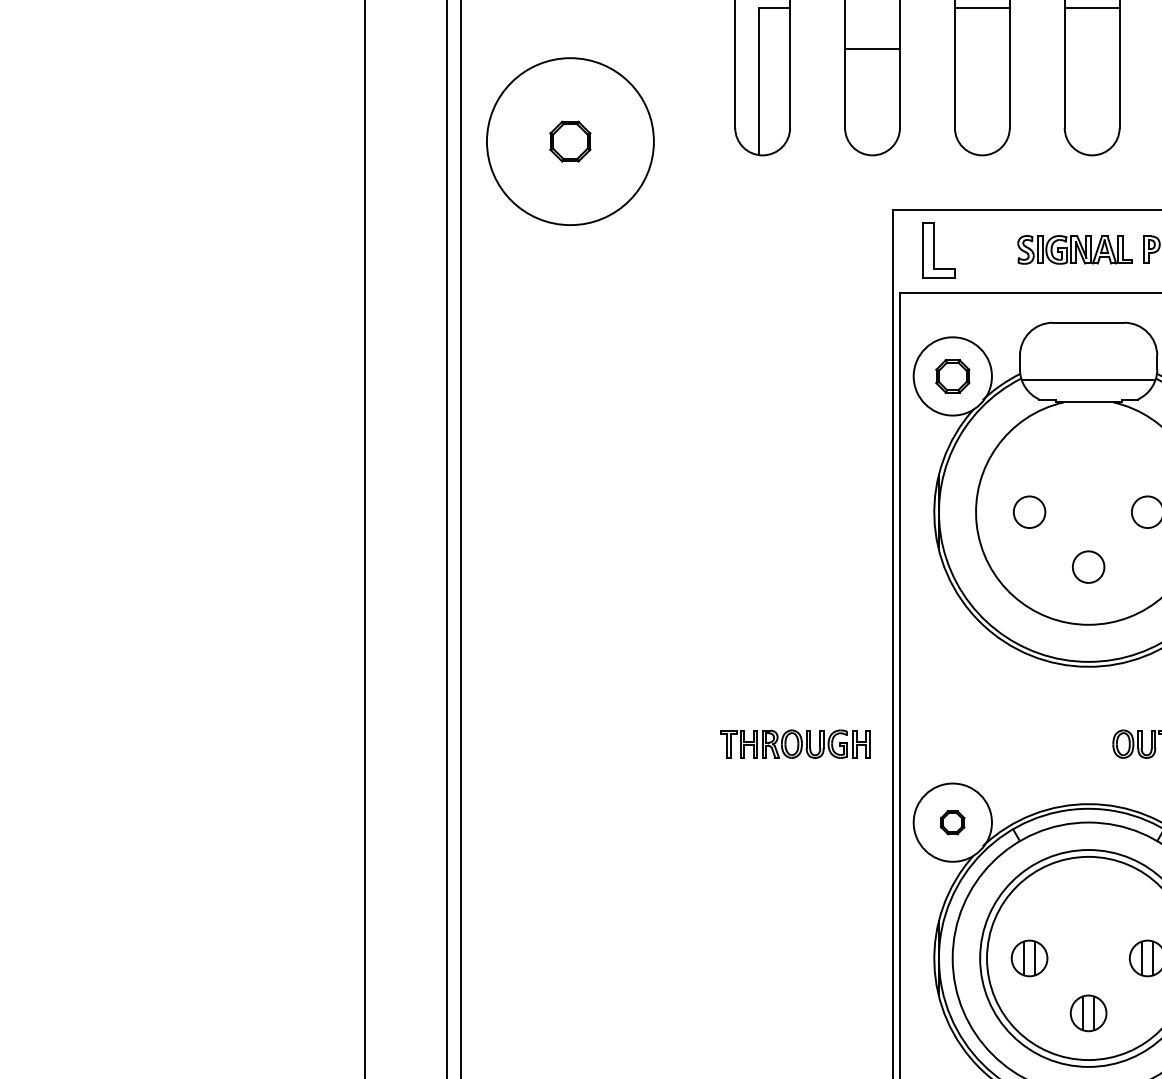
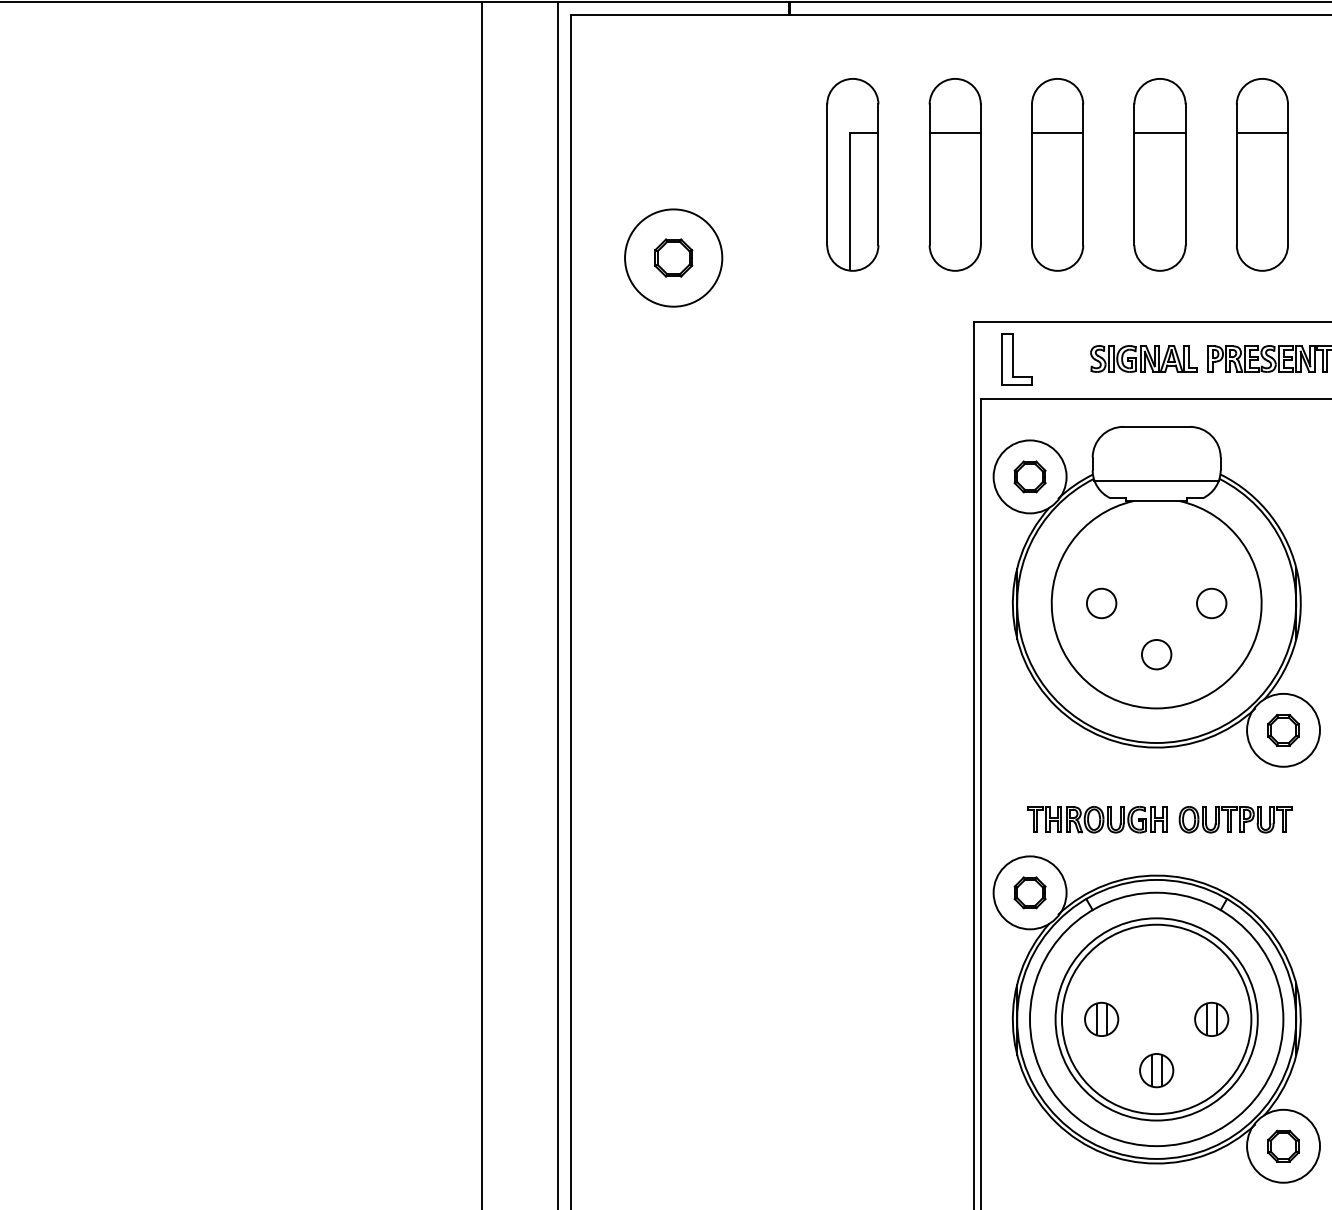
line: (871, 48) -> (954, 133), moved
circle: (570, 141) -> (673, 257), size x0.62
part: (795, 743) -> (1097, 819), moved
part: (952, 822) -> (1029, 892), size x1.43

